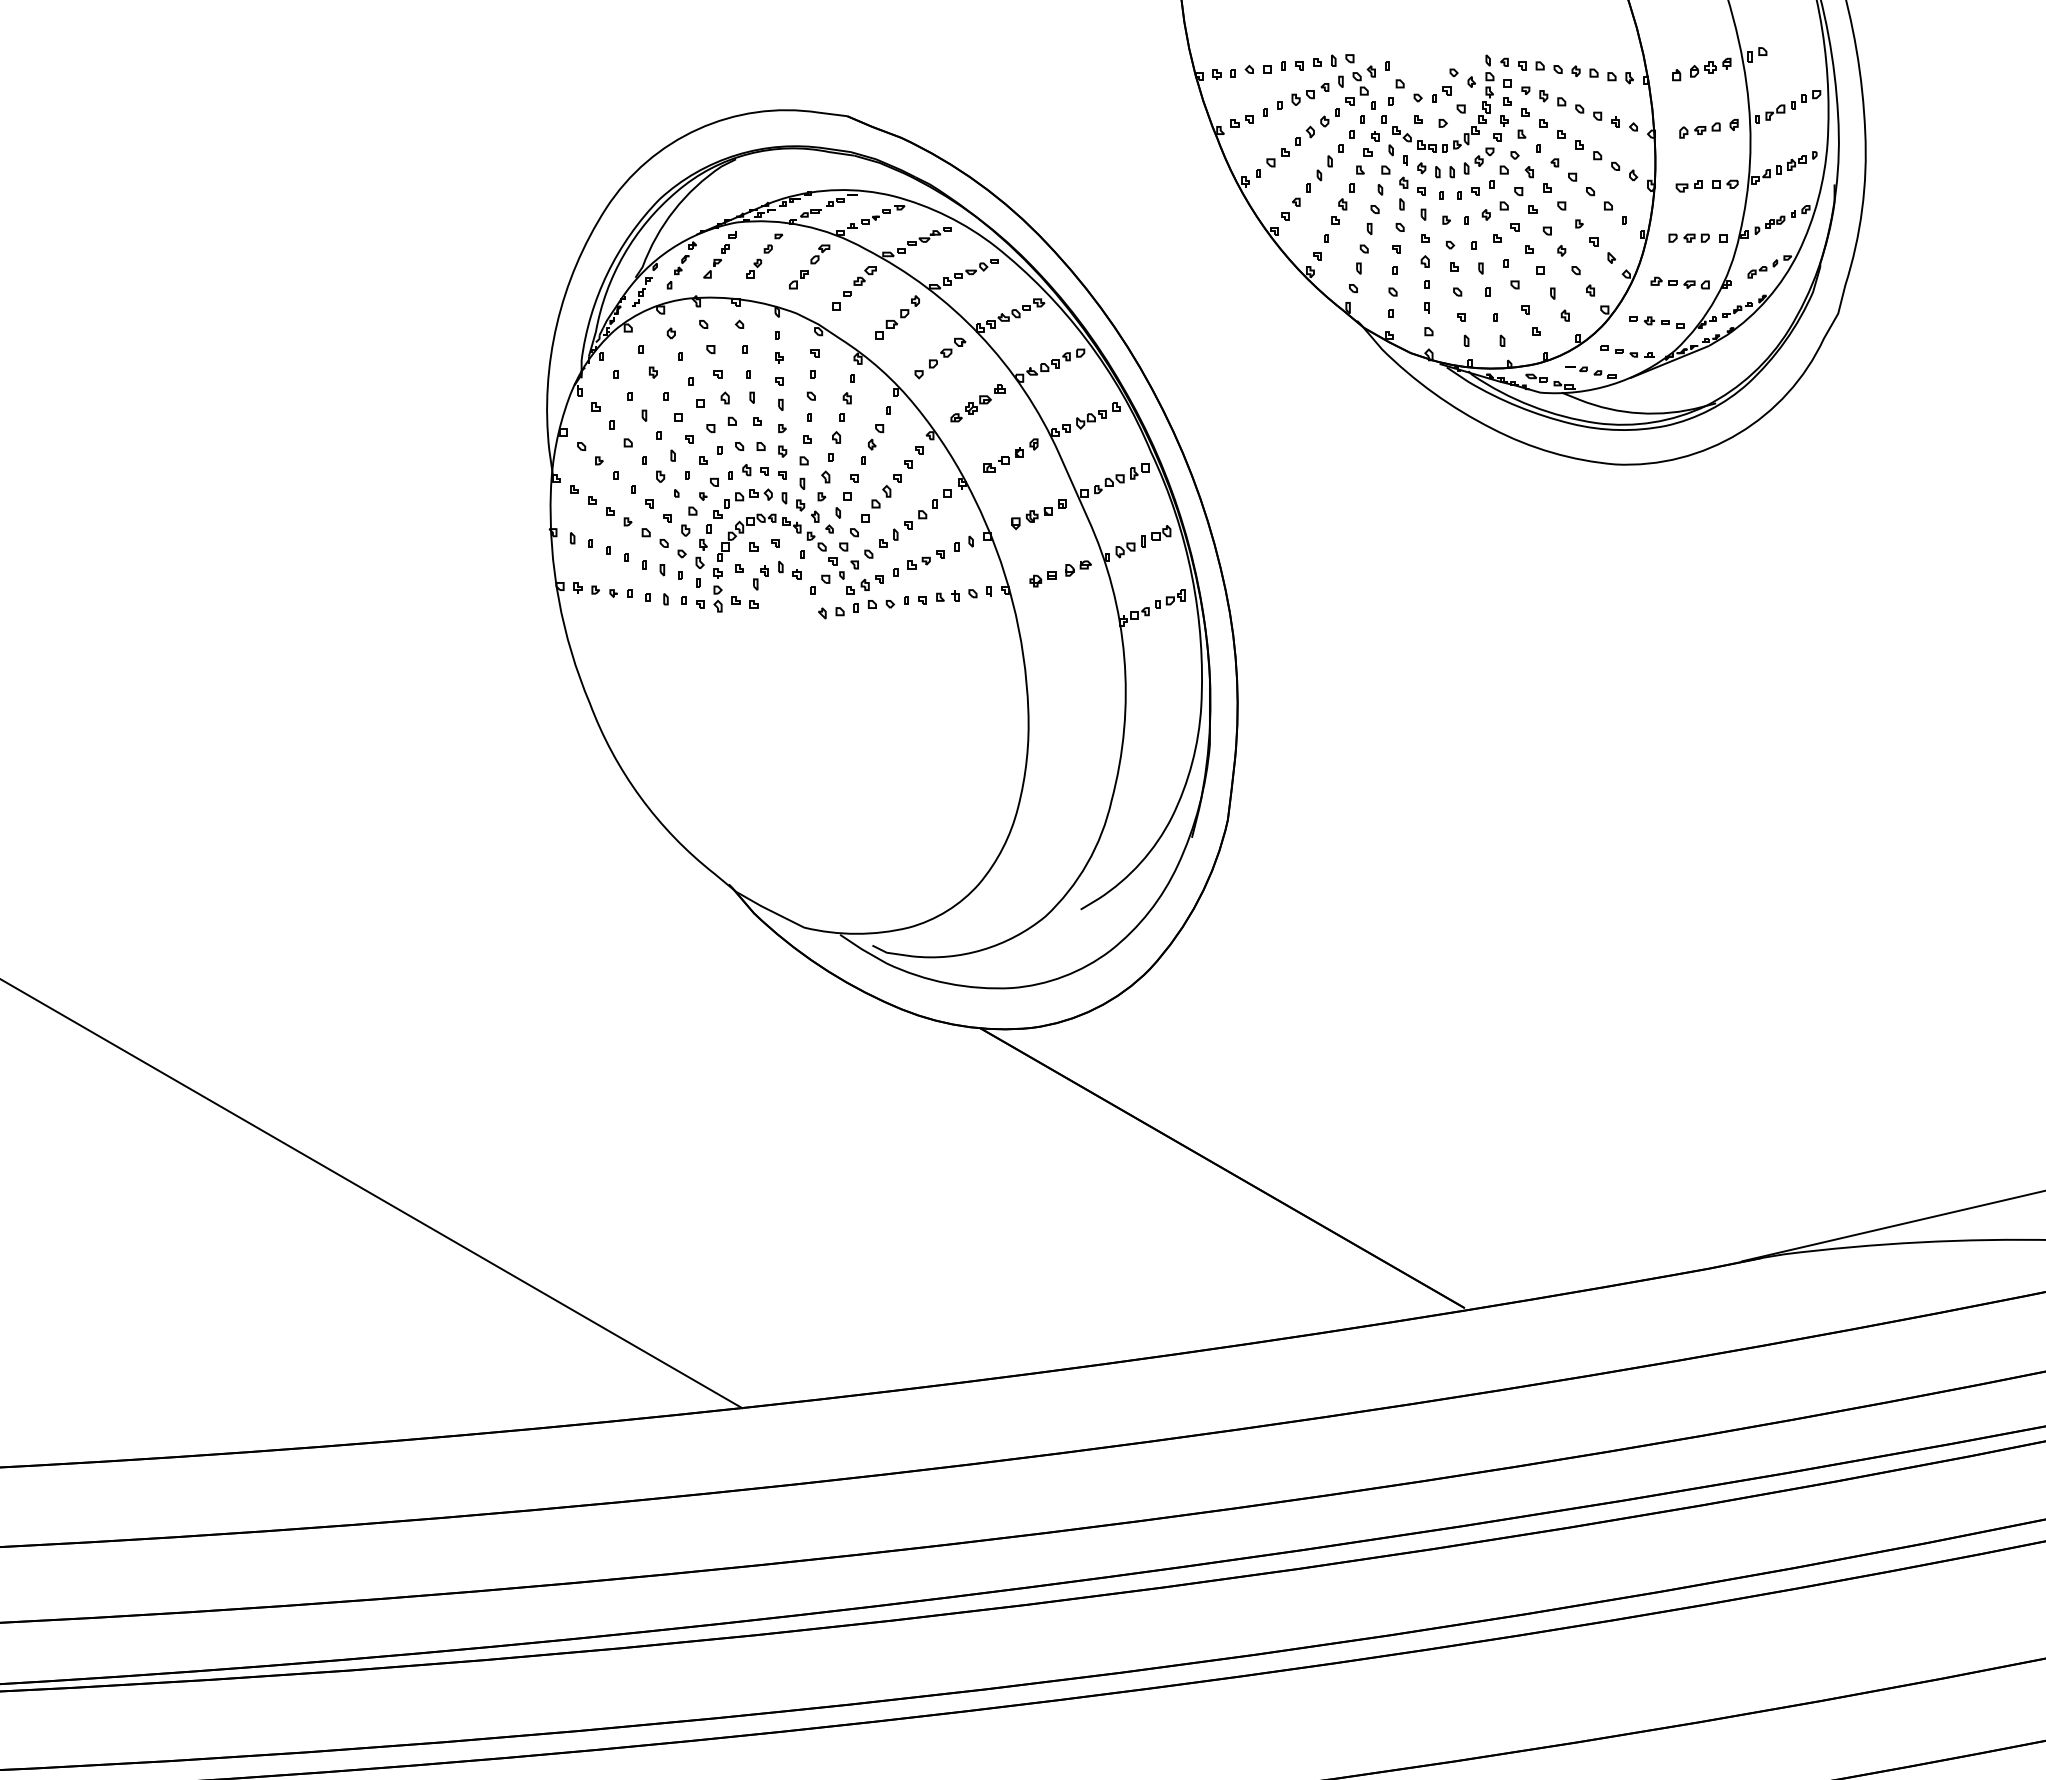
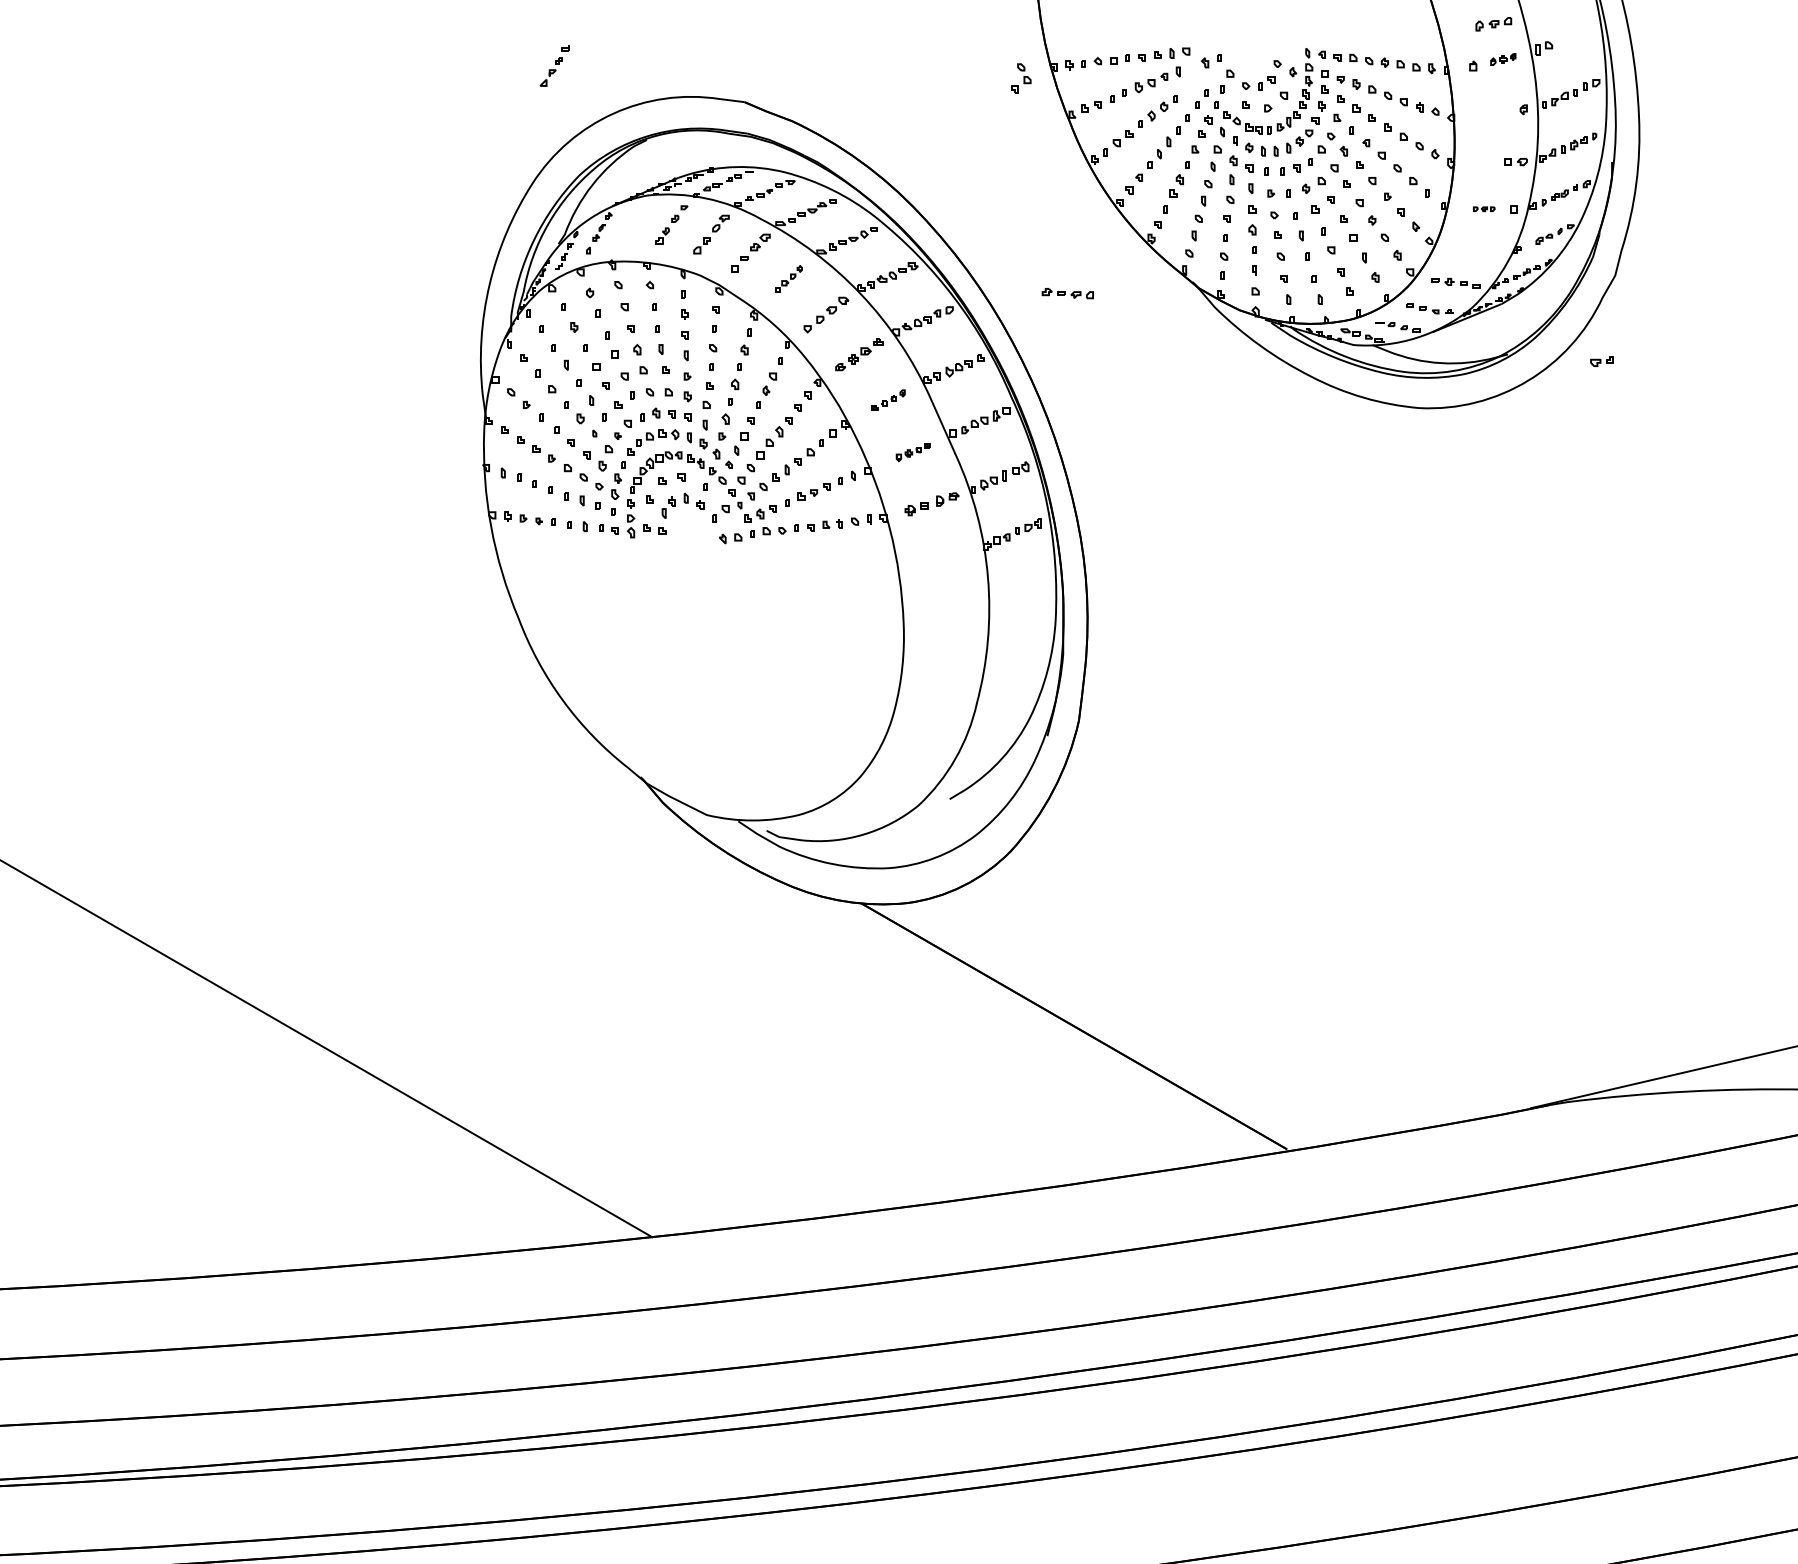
part: (1710, 67) -> (1503, 59), size x0.7
part: (1356, 88) -> (1020, 77), moved
part: (1699, 130) -> (1493, 24), moved
part: (1688, 186) -> (1601, 361), moved
part: (1688, 237) -> (1483, 208), size x0.6
part: (719, 254) -> (554, 65), moved
part: (1679, 282) -> (1067, 293), moved
part: (897, 317) -> (788, 279), size x0.7
part: (1010, 455) -> (888, 400), size x0.7
part: (1038, 514) -> (912, 452), size x0.7

